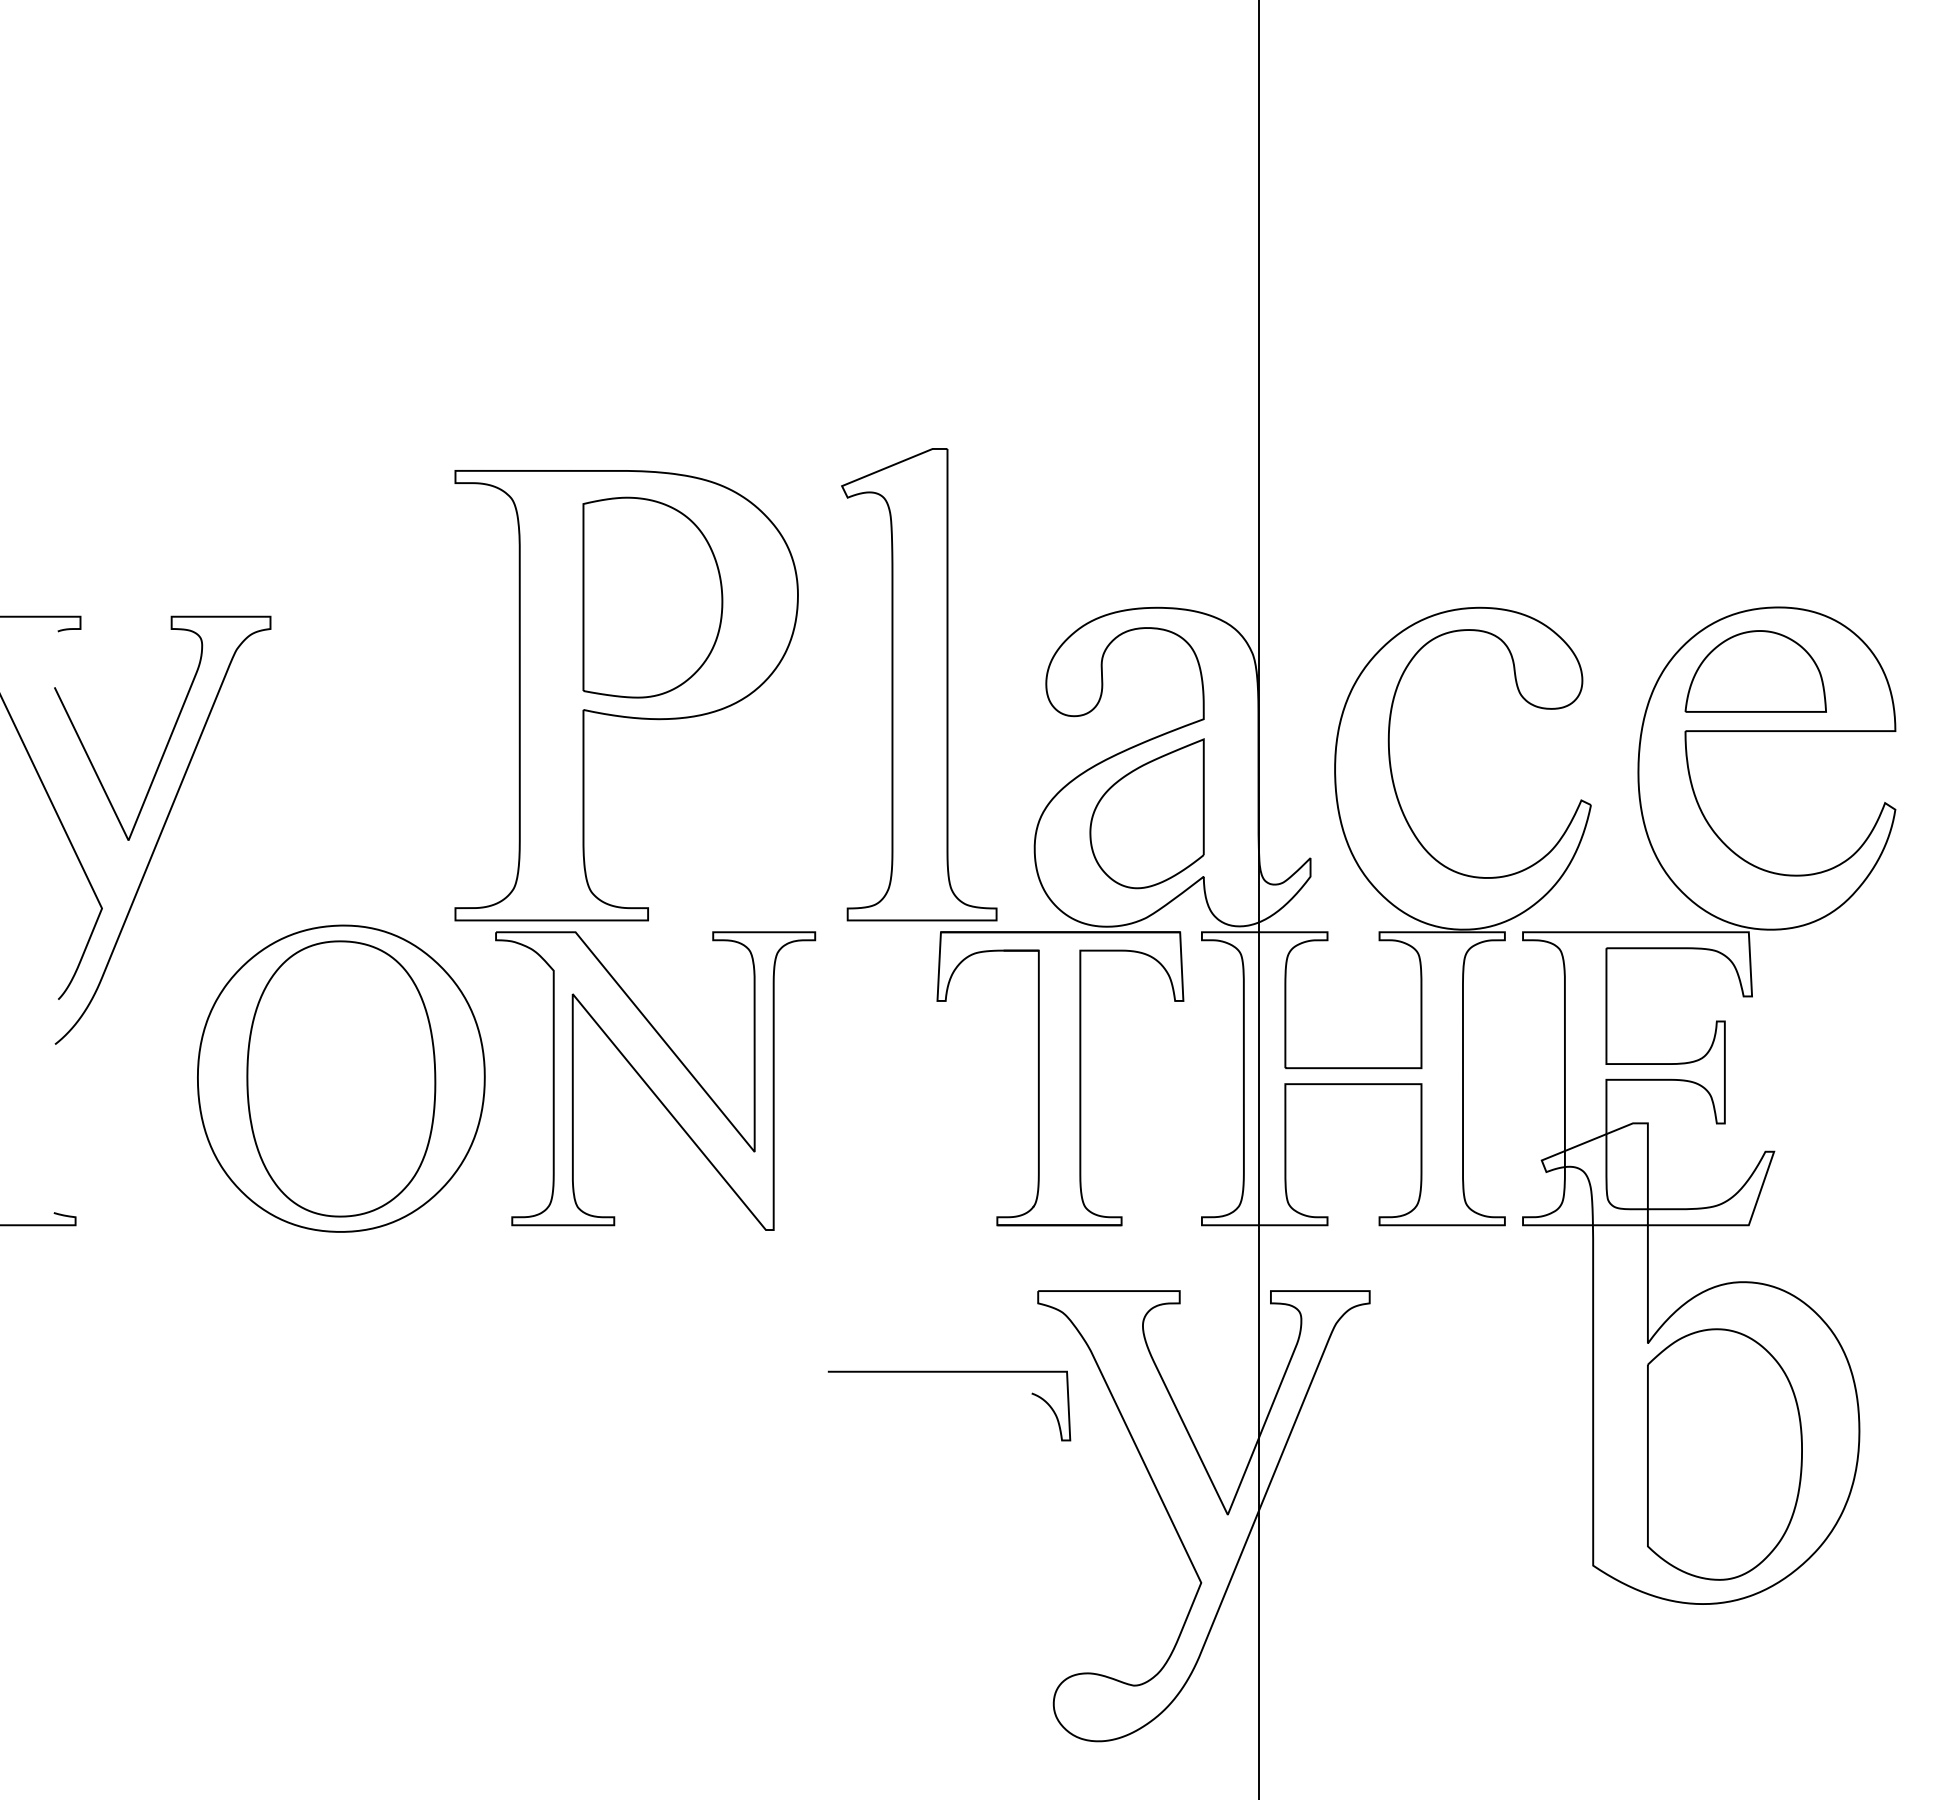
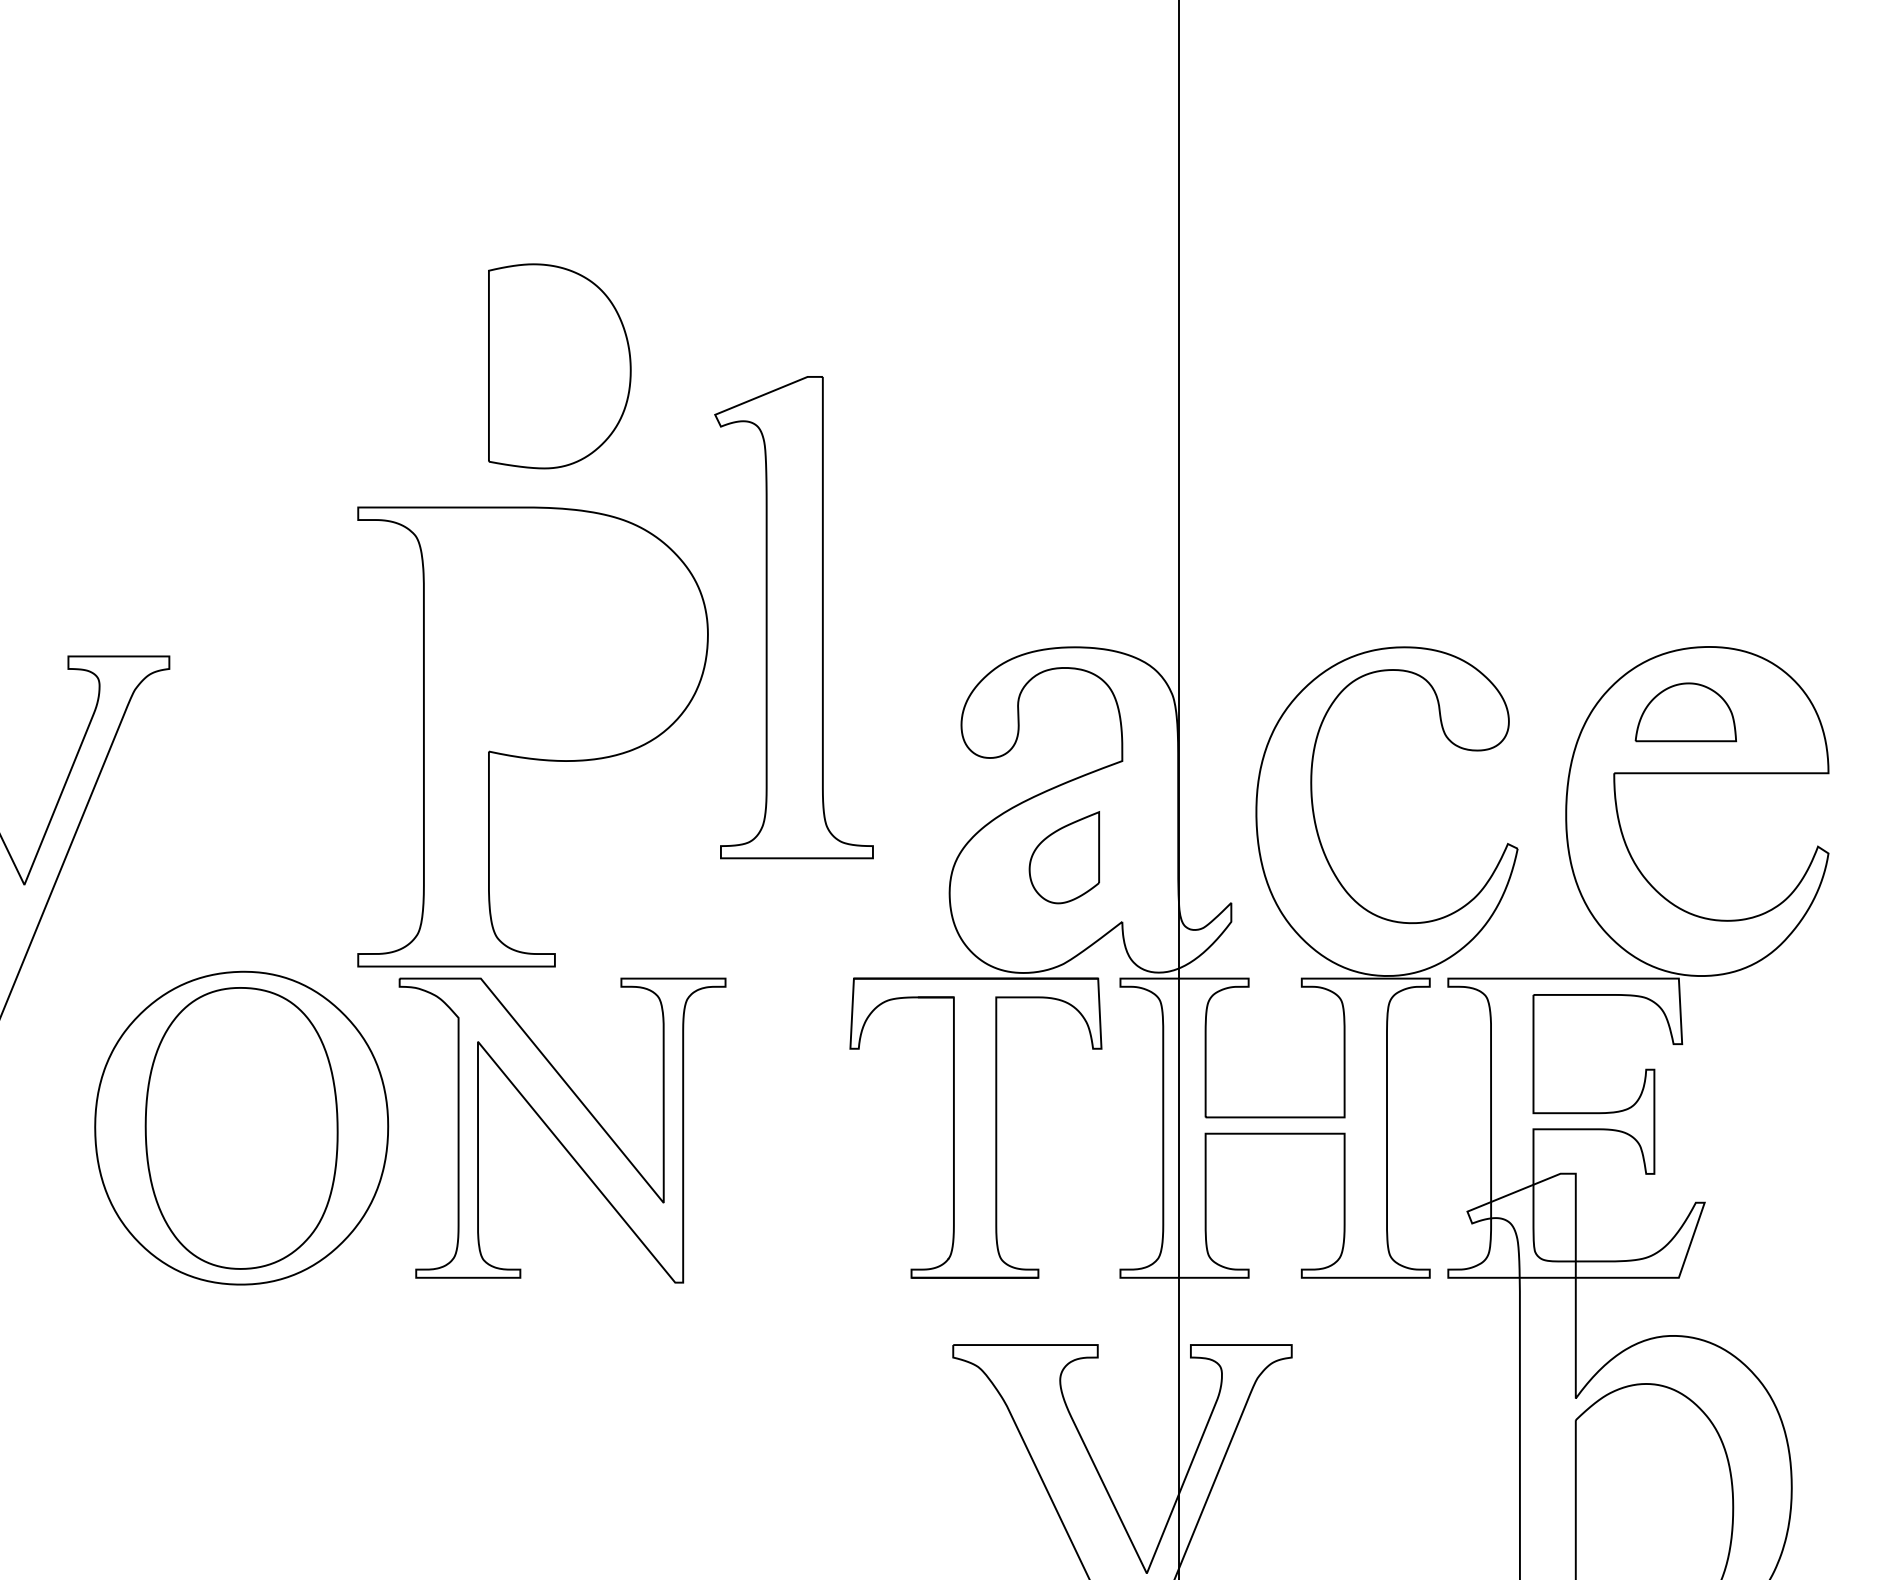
part: (652, 597) -> (559, 366), moved
part: (1755, 671) -> (1685, 712), size x0.7
part: (919, 684) -> (794, 617), moved
part: (1146, 813) -> (1063, 857), size x0.6
curve: (949, 1372) -> (862, 1428), removed

